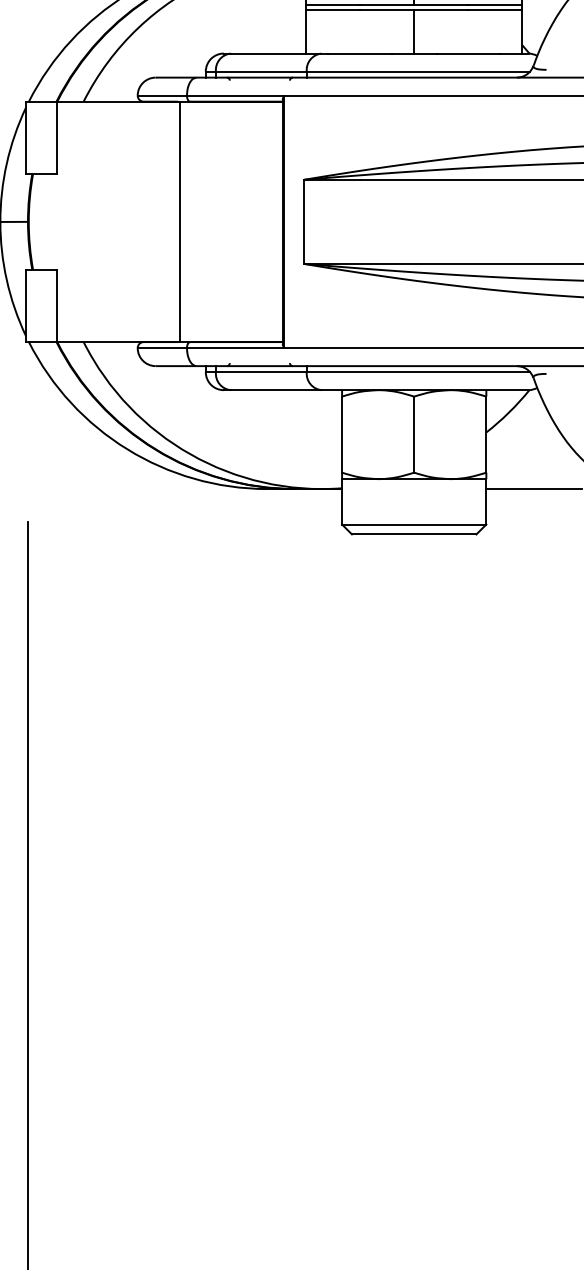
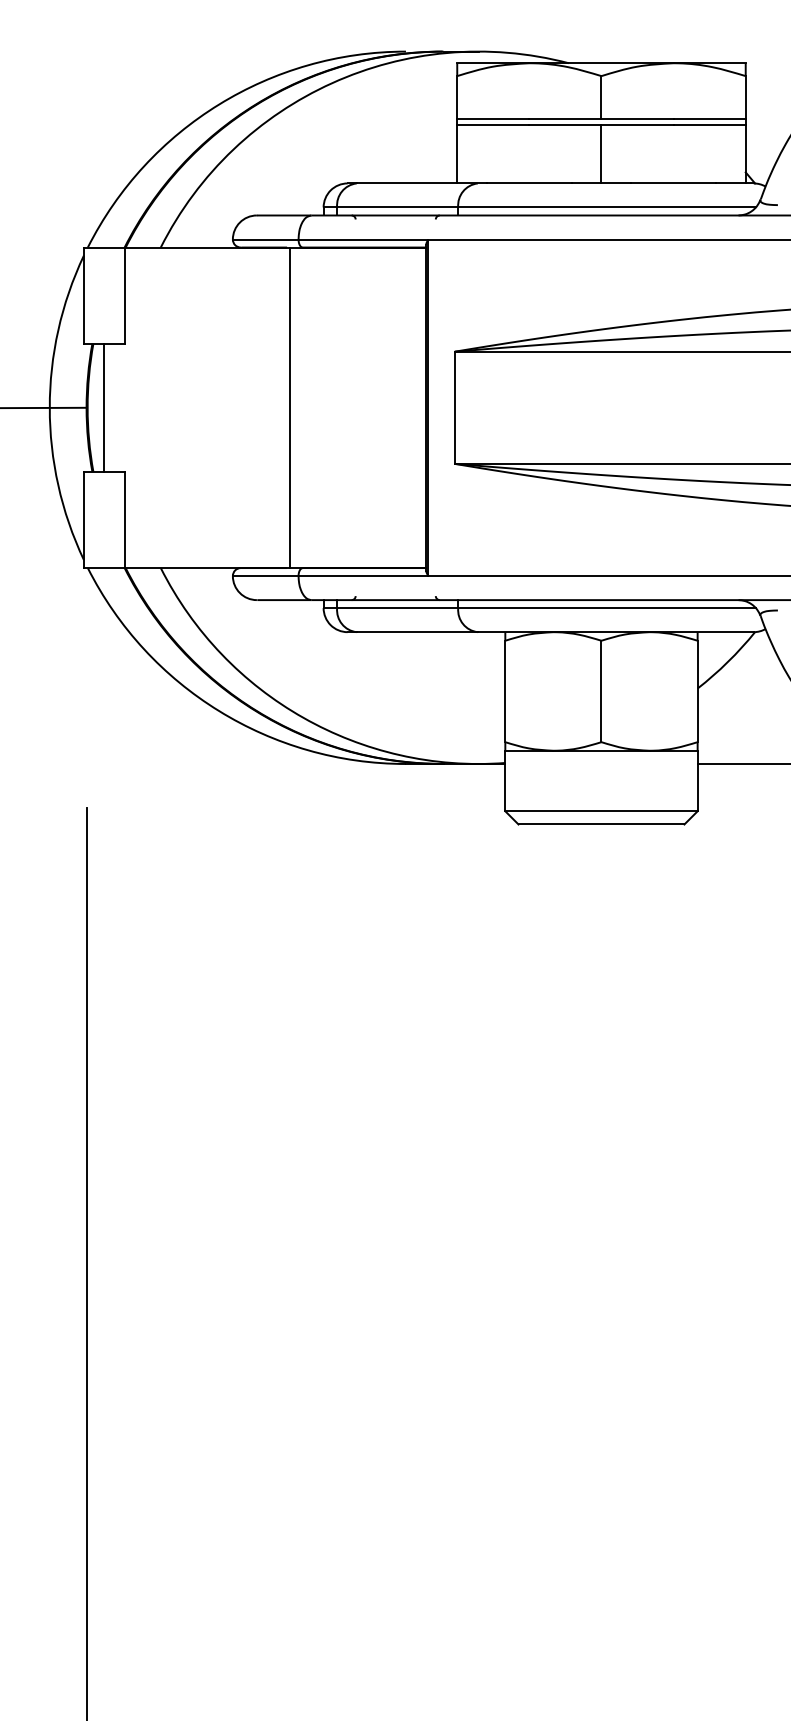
line: (40, 221) -> (103, 407), added

